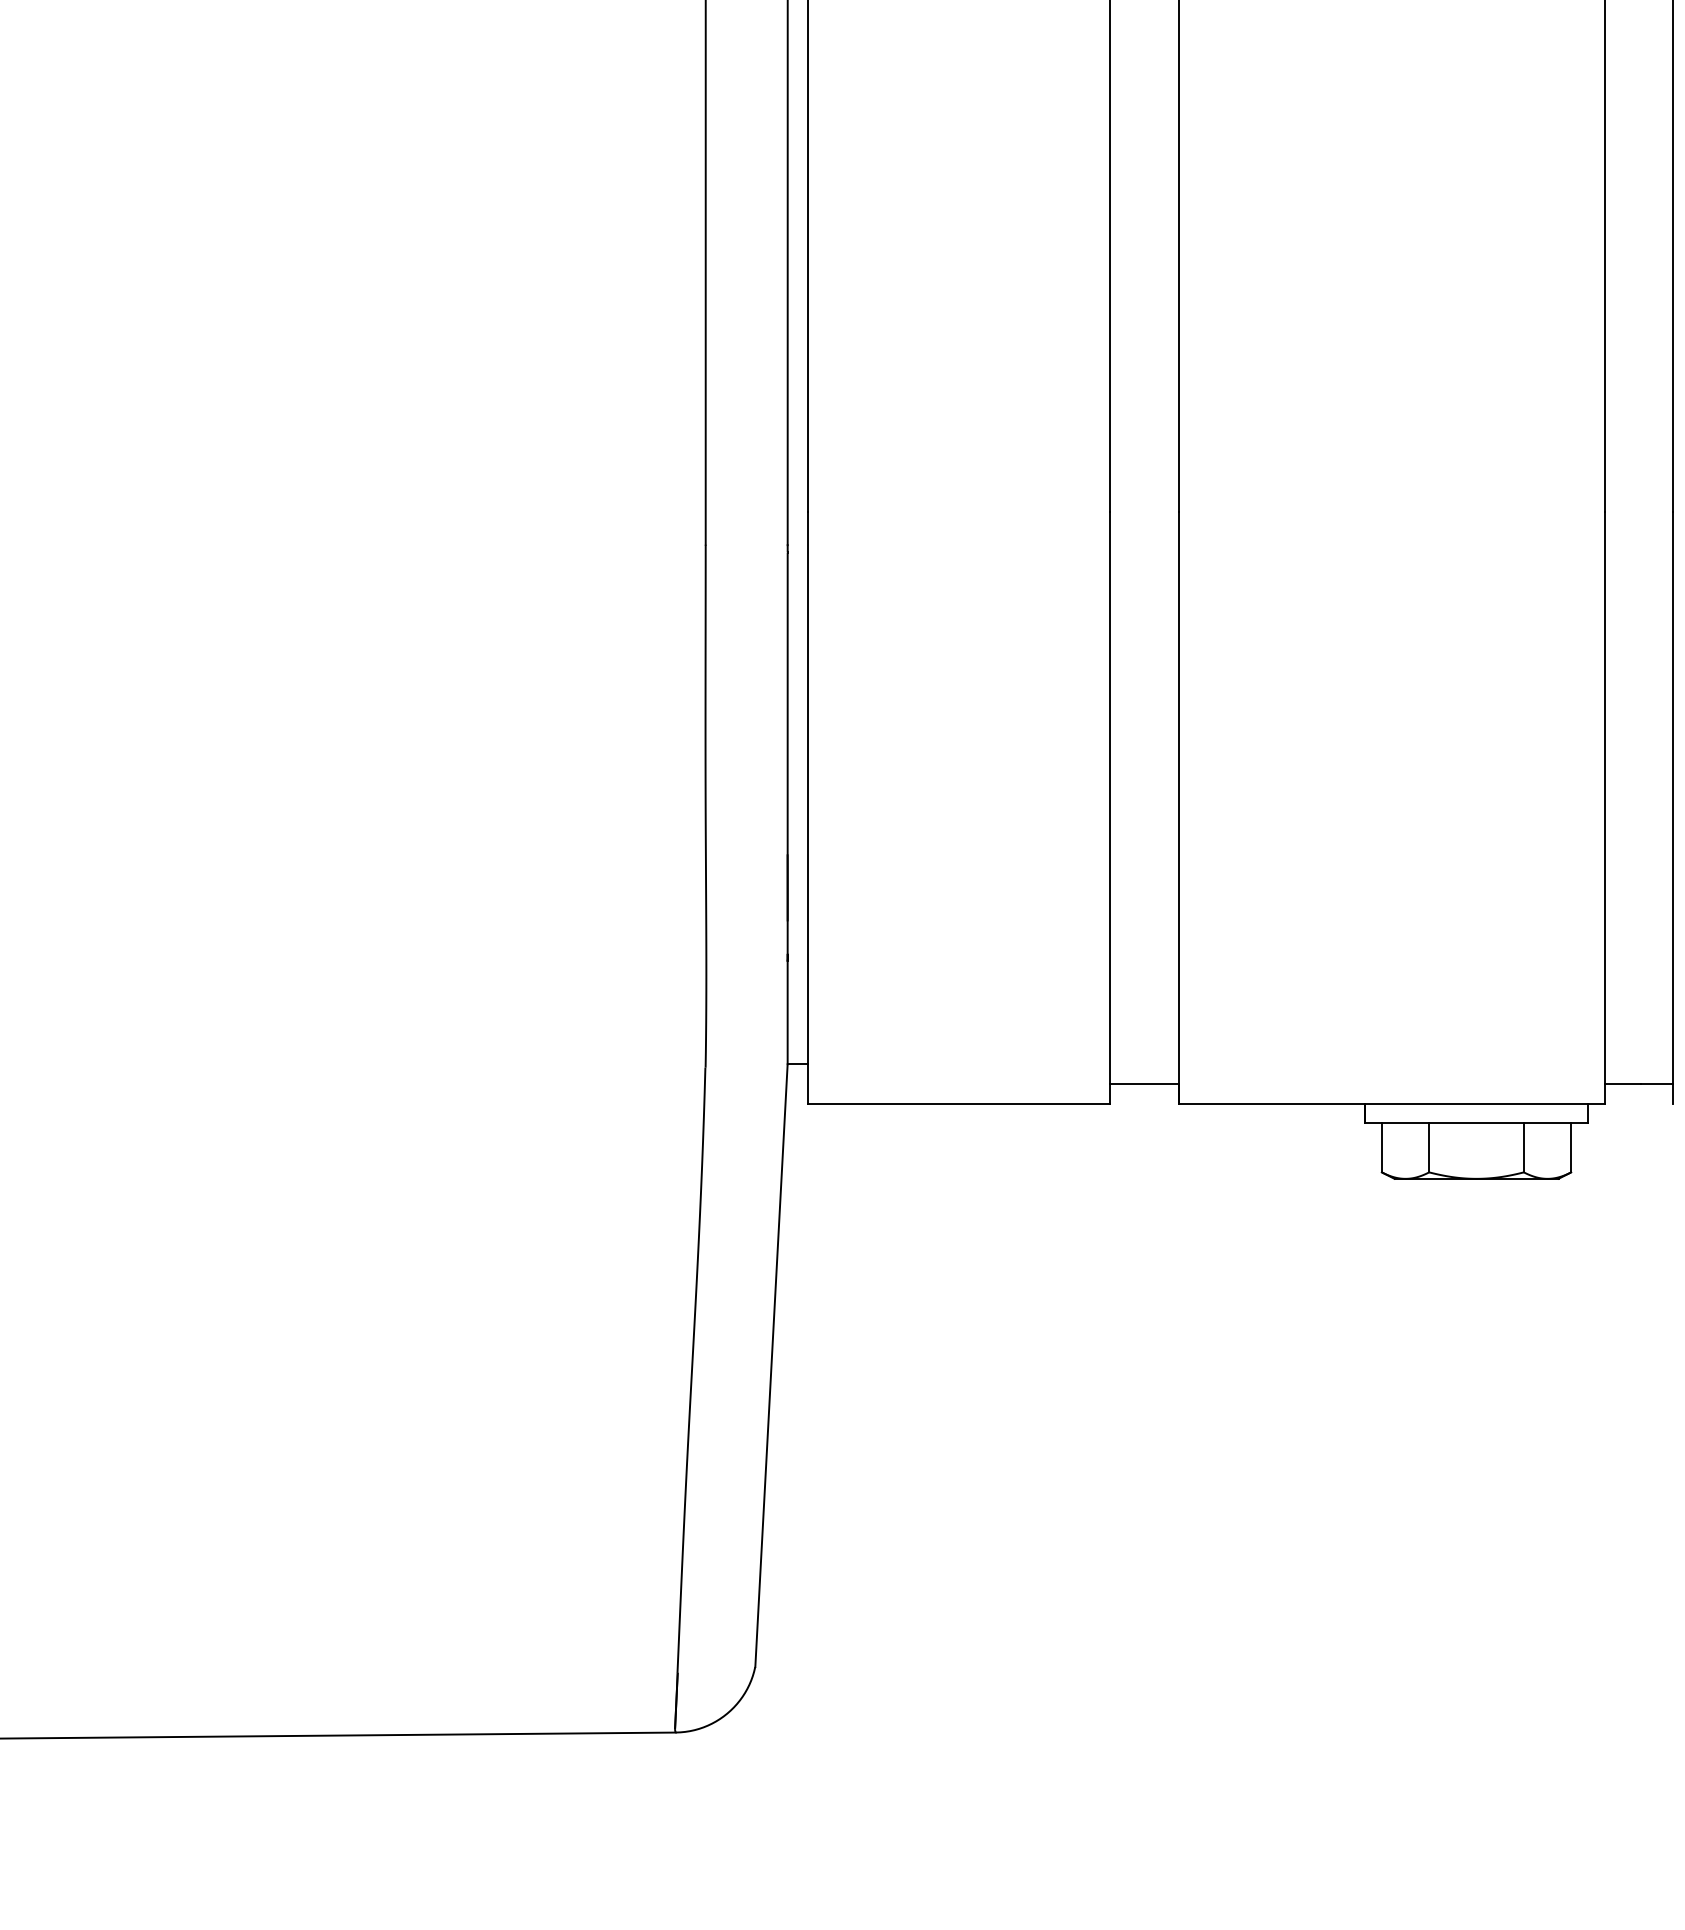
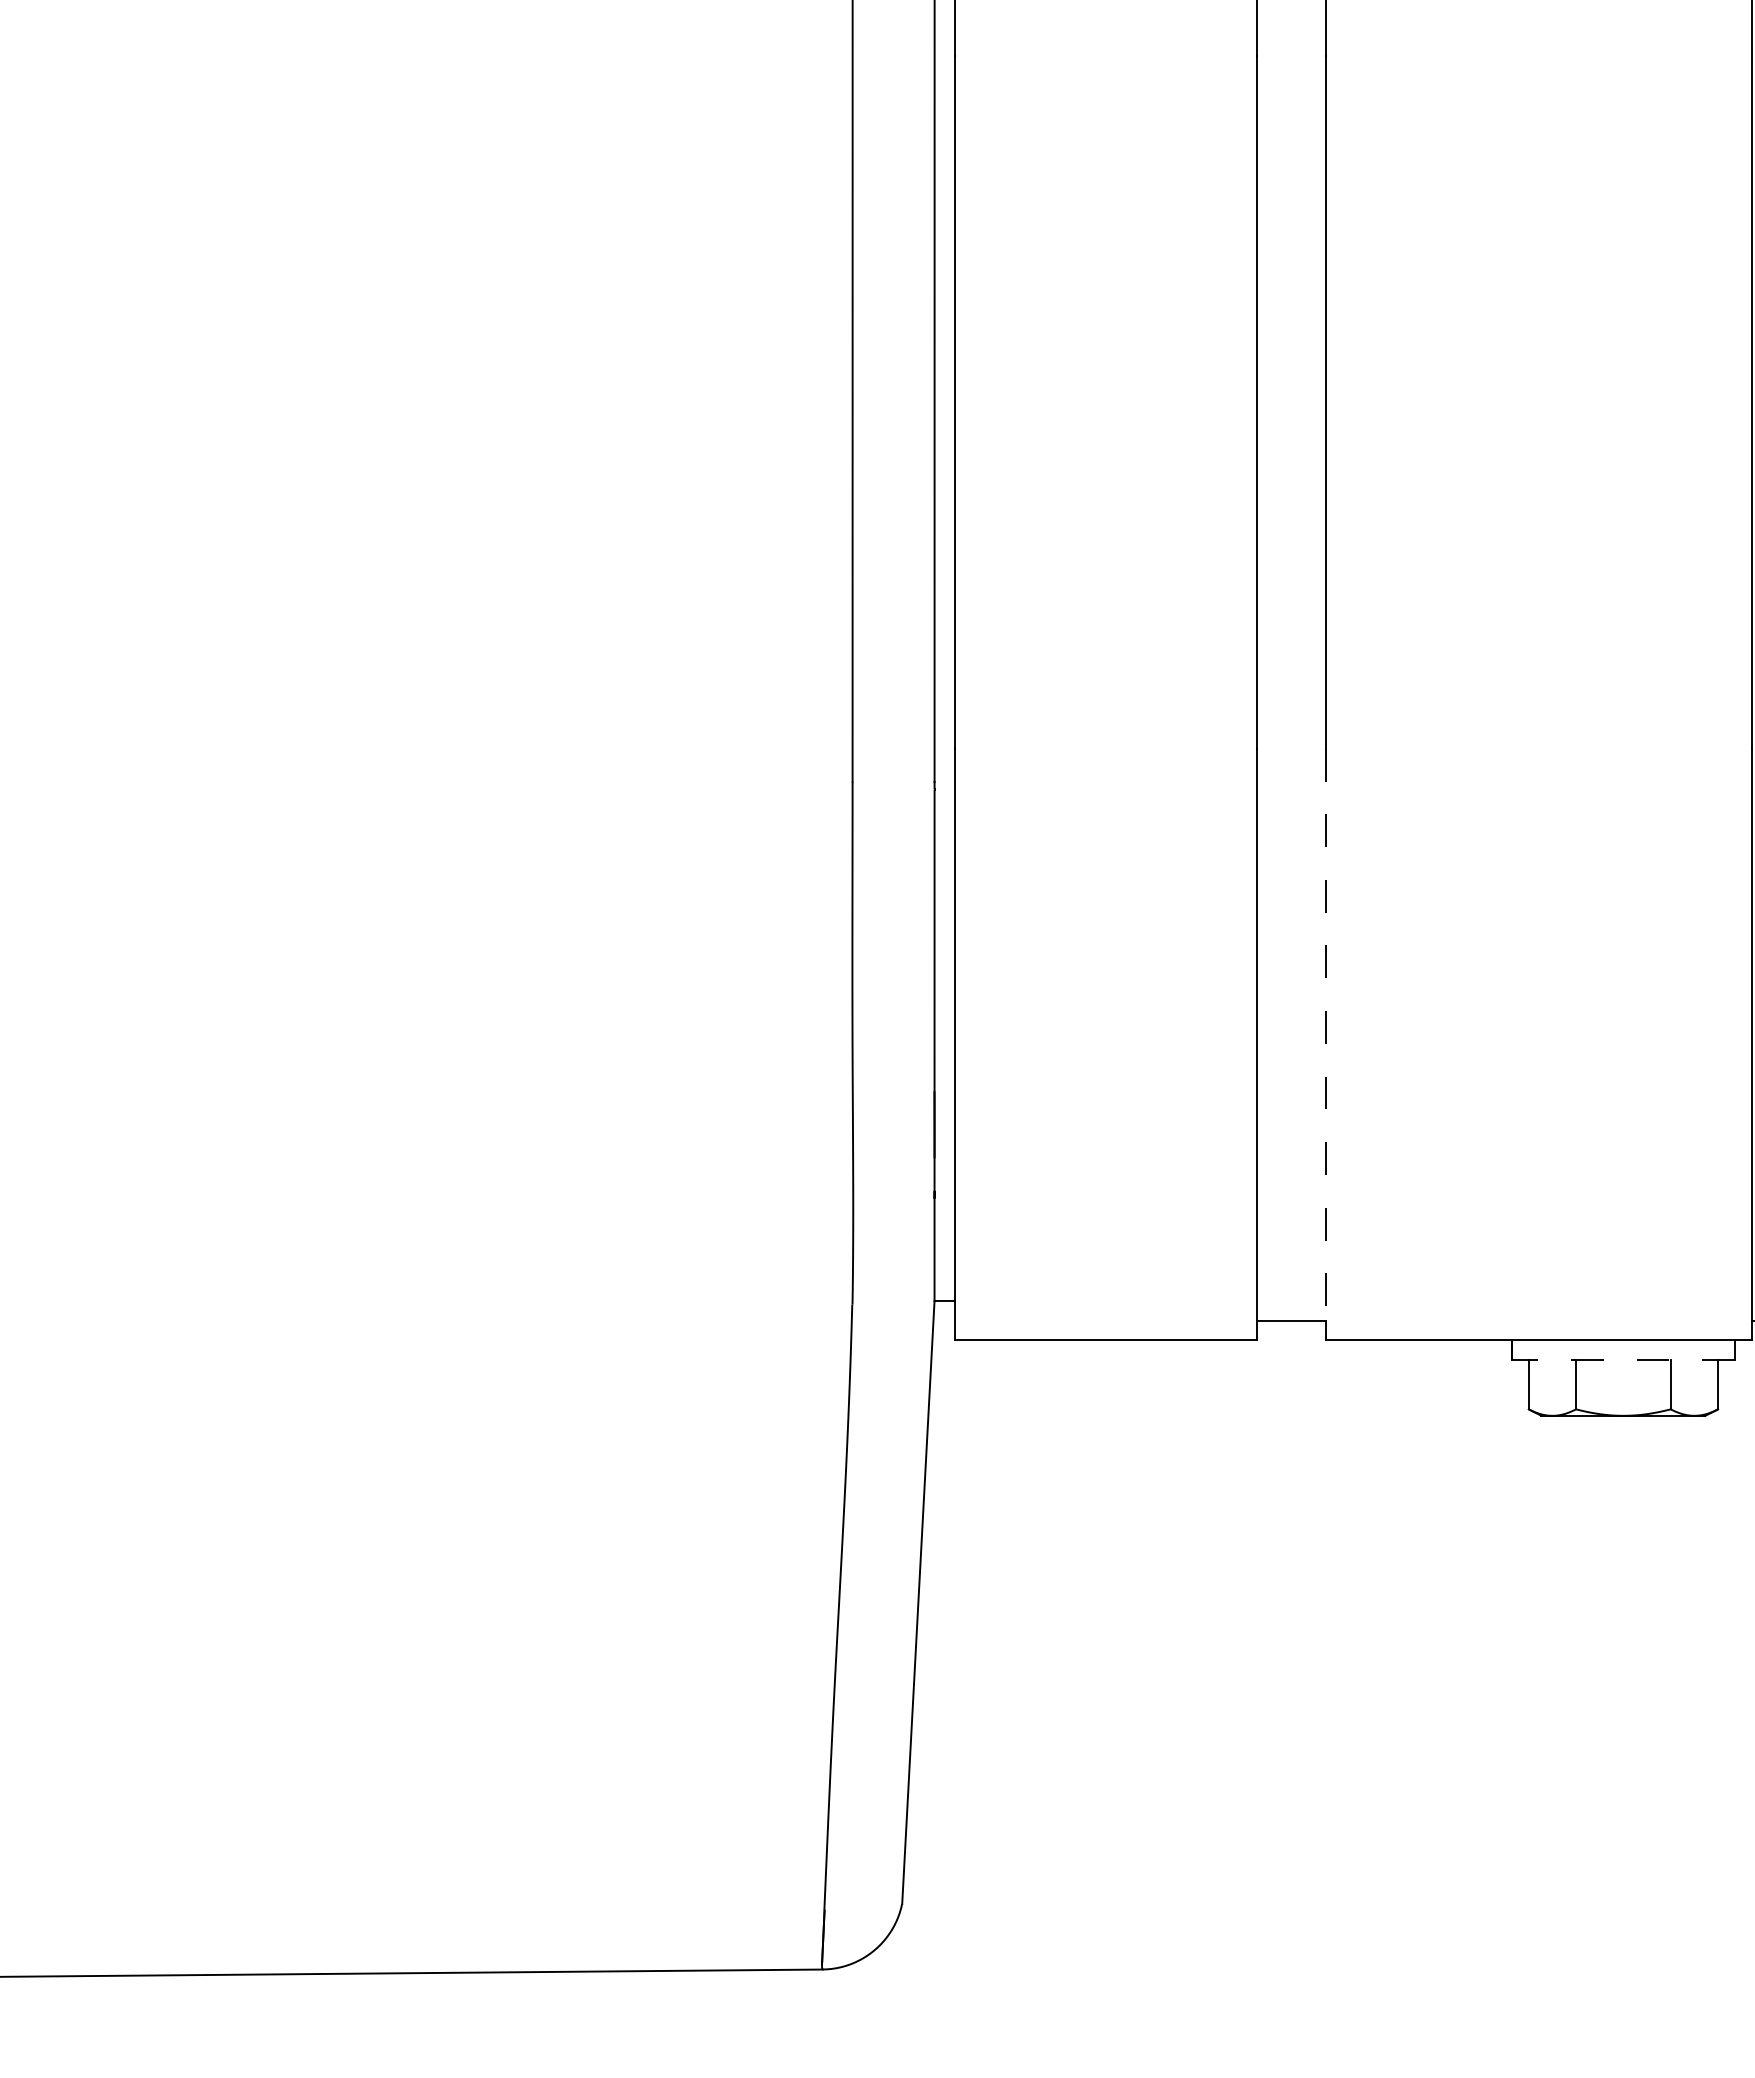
line: (1178, 807) -> (1325, 1044), solid -> dashed
line: (1475, 1123) -> (1622, 1360), solid -> dashed

